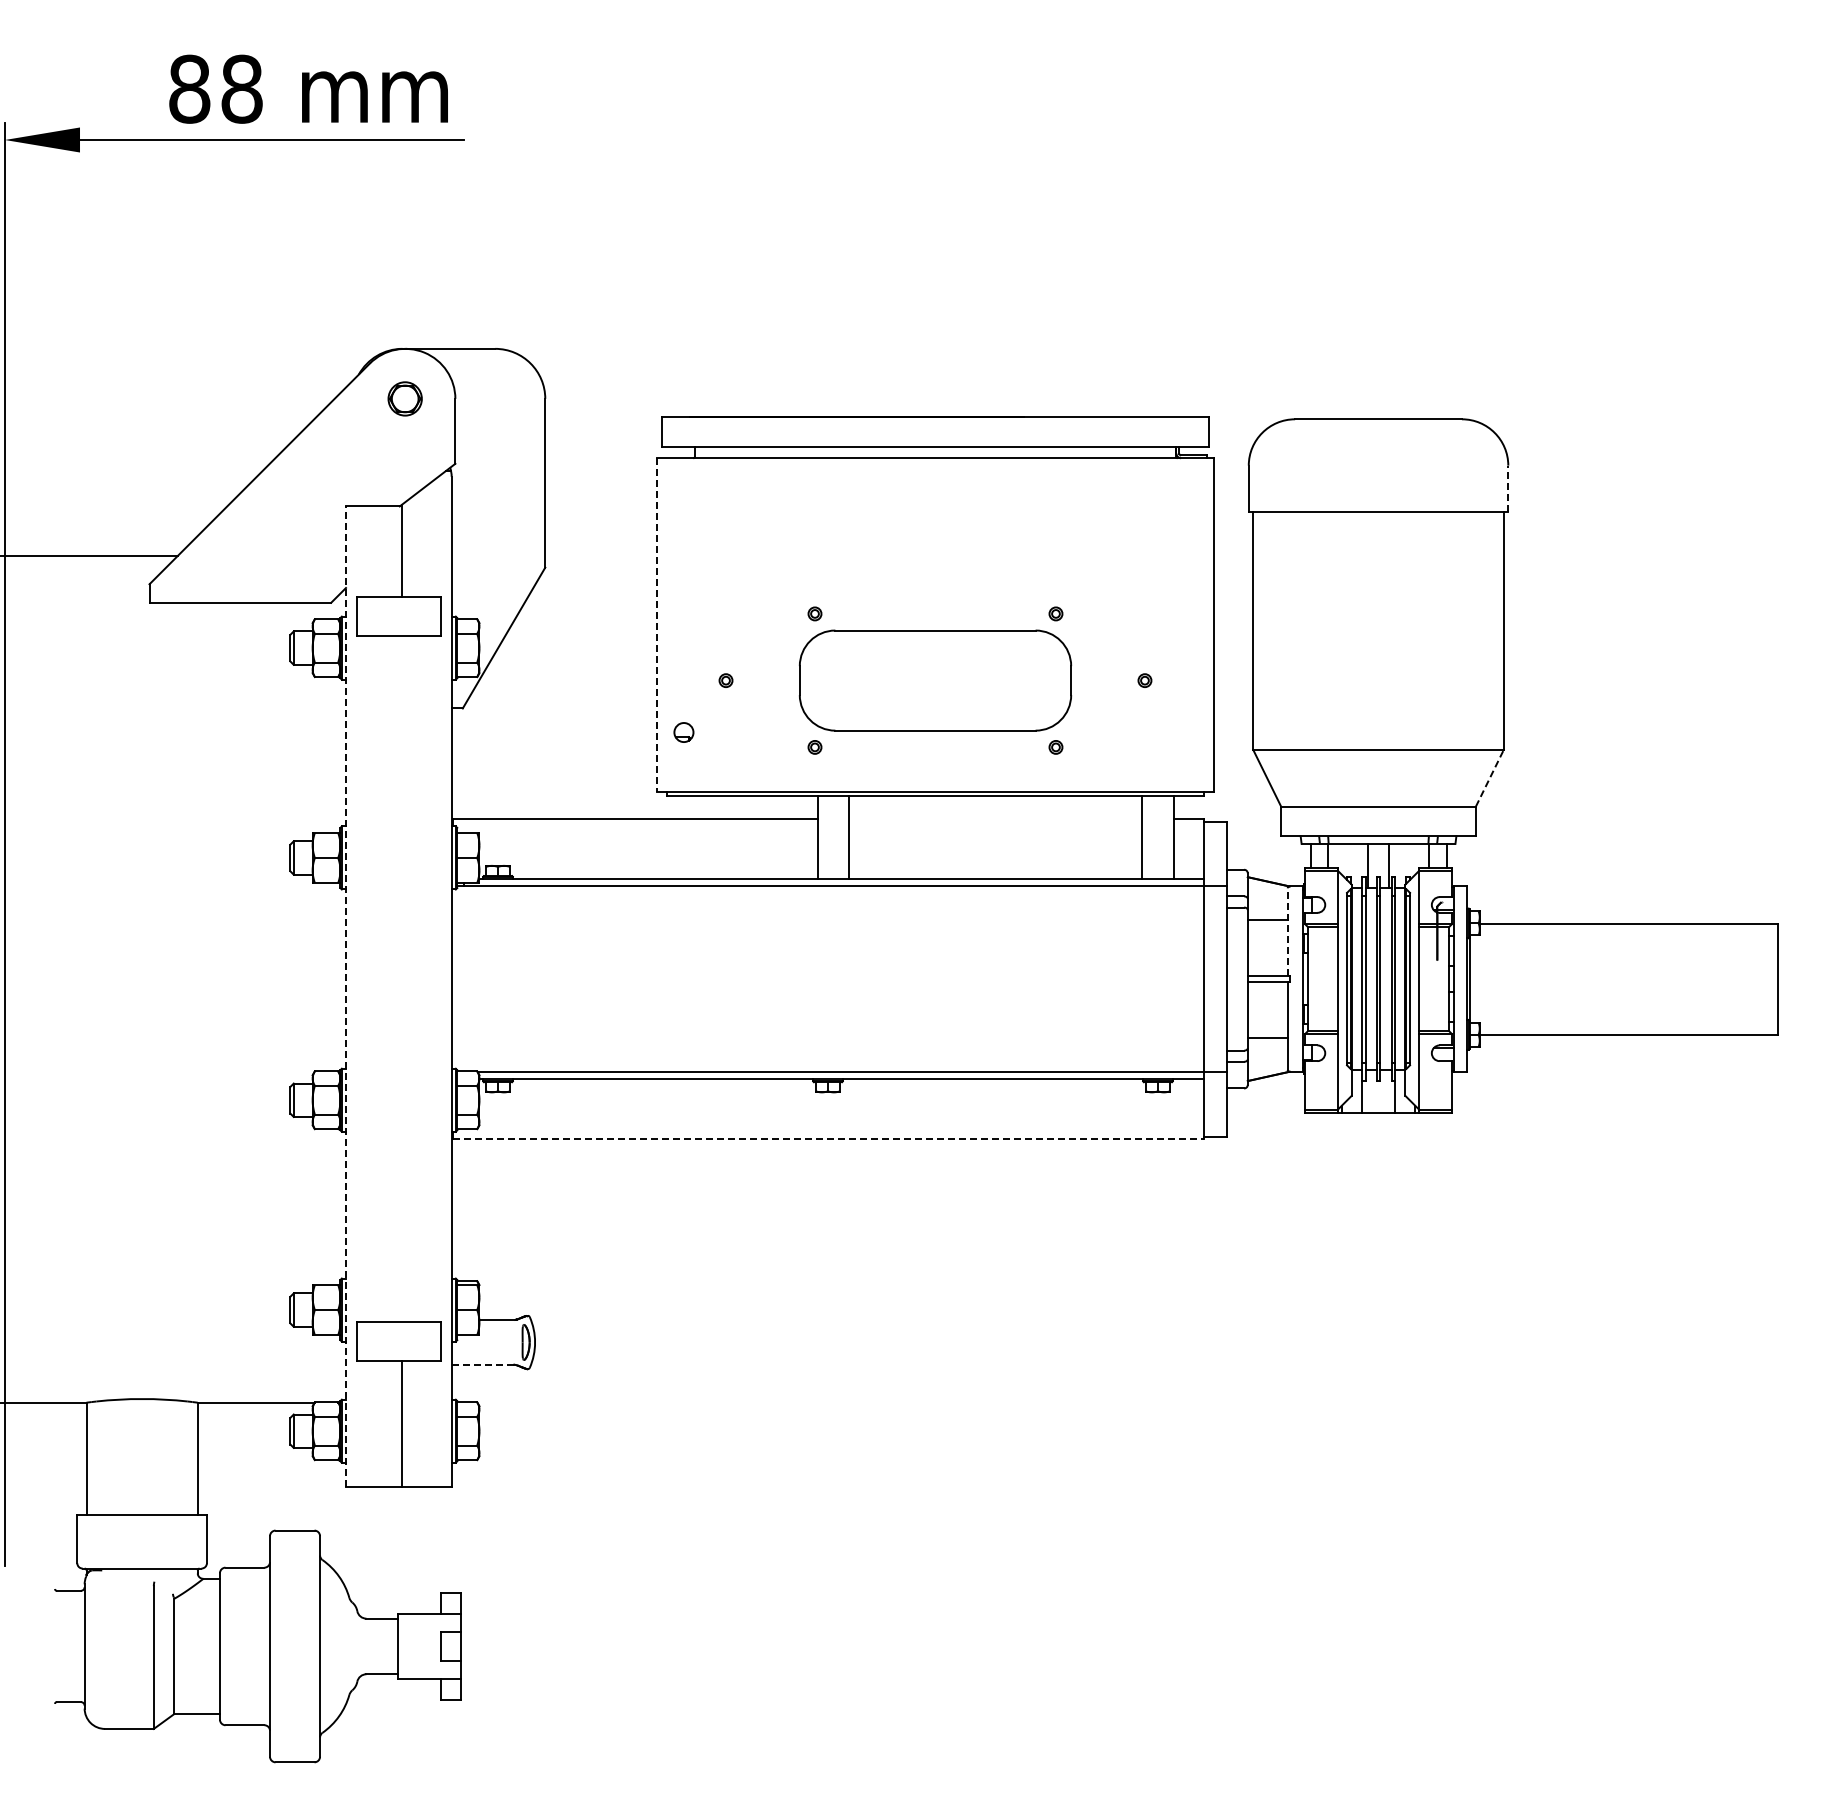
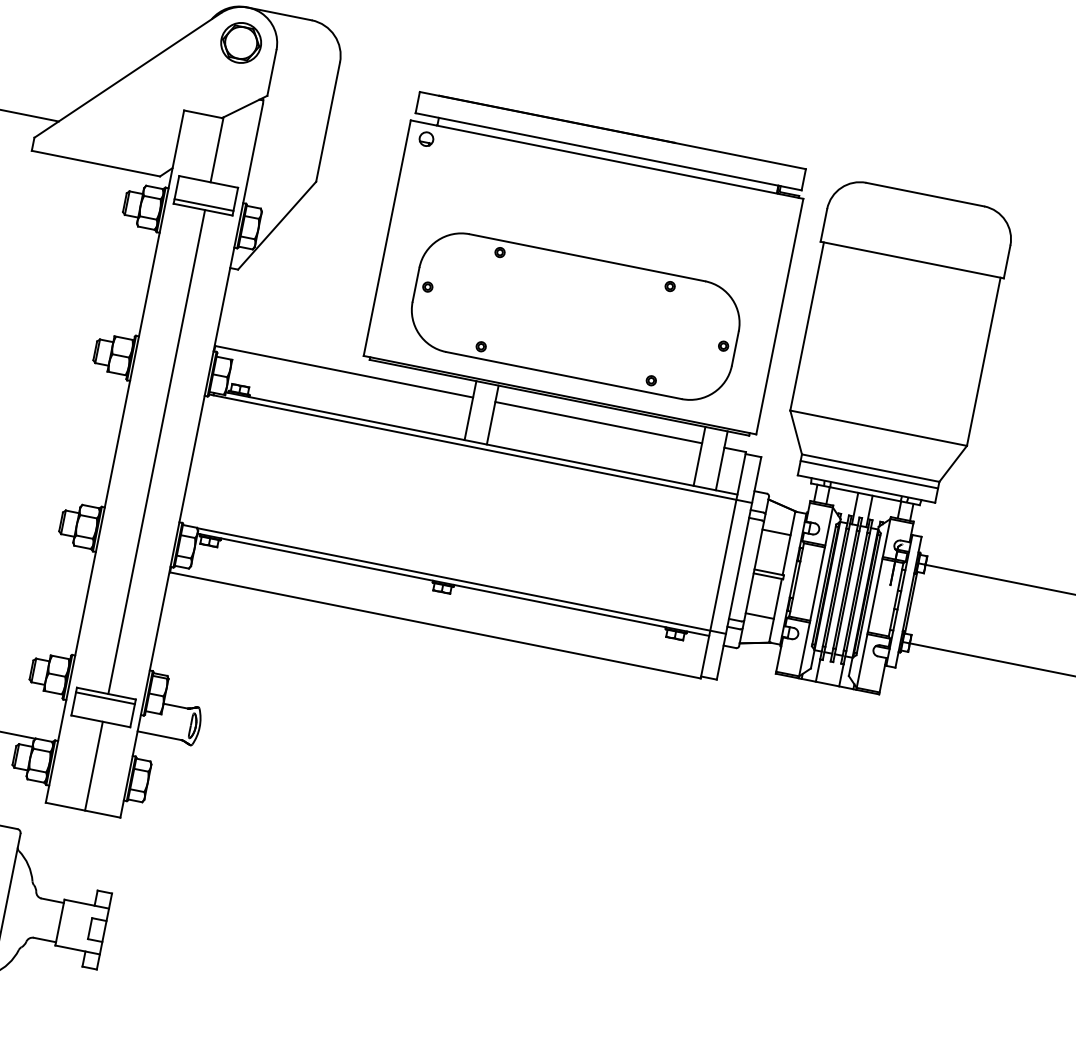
part: (404, 398) -> (240, 42), size x1.67
line: (1508, 488) -> (1007, 261), dashed -> solid
line: (657, 625) -> (387, 238), dashed -> solid
line: (398, 629) -> (203, 204), added
part: (935, 680) -> (575, 316), size x1.67
part: (683, 732) -> (426, 139), moved
line: (1489, 778) -> (952, 463), dashed -> solid
line: (1378, 816) -> (869, 475), added
line: (995, 818) -> (598, 422), added
line: (1287, 931) -> (788, 543), dashed -> solid
line: (401, 978) -> (156, 451), added
line: (346, 996) -> (115, 456), dashed -> solid
line: (828, 1139) -> (435, 625), dashed -> solid
line: (398, 1328) -> (105, 698), added
line: (483, 1364) -> (160, 735), dashed -> solid

